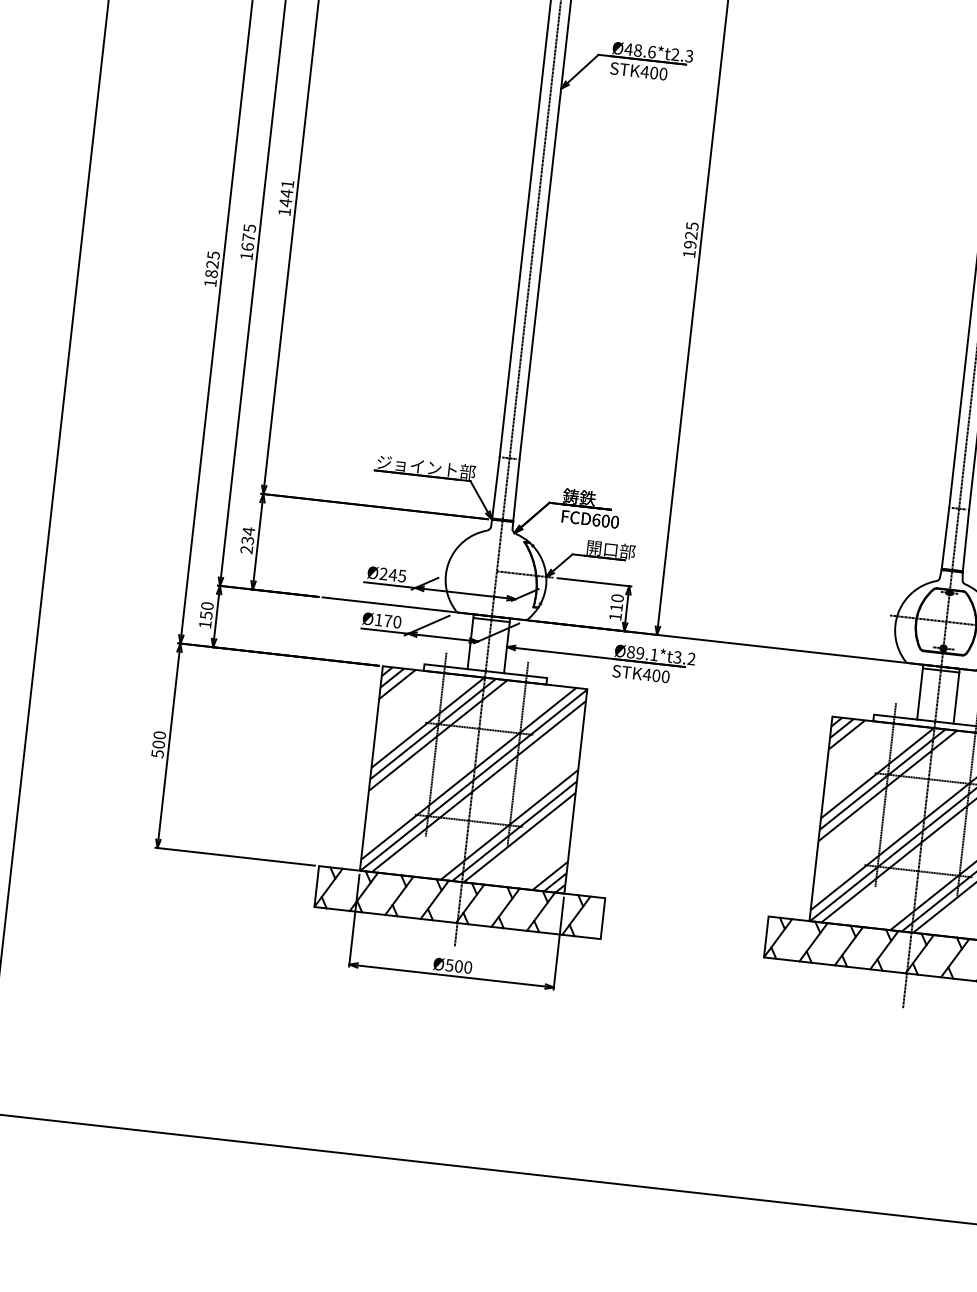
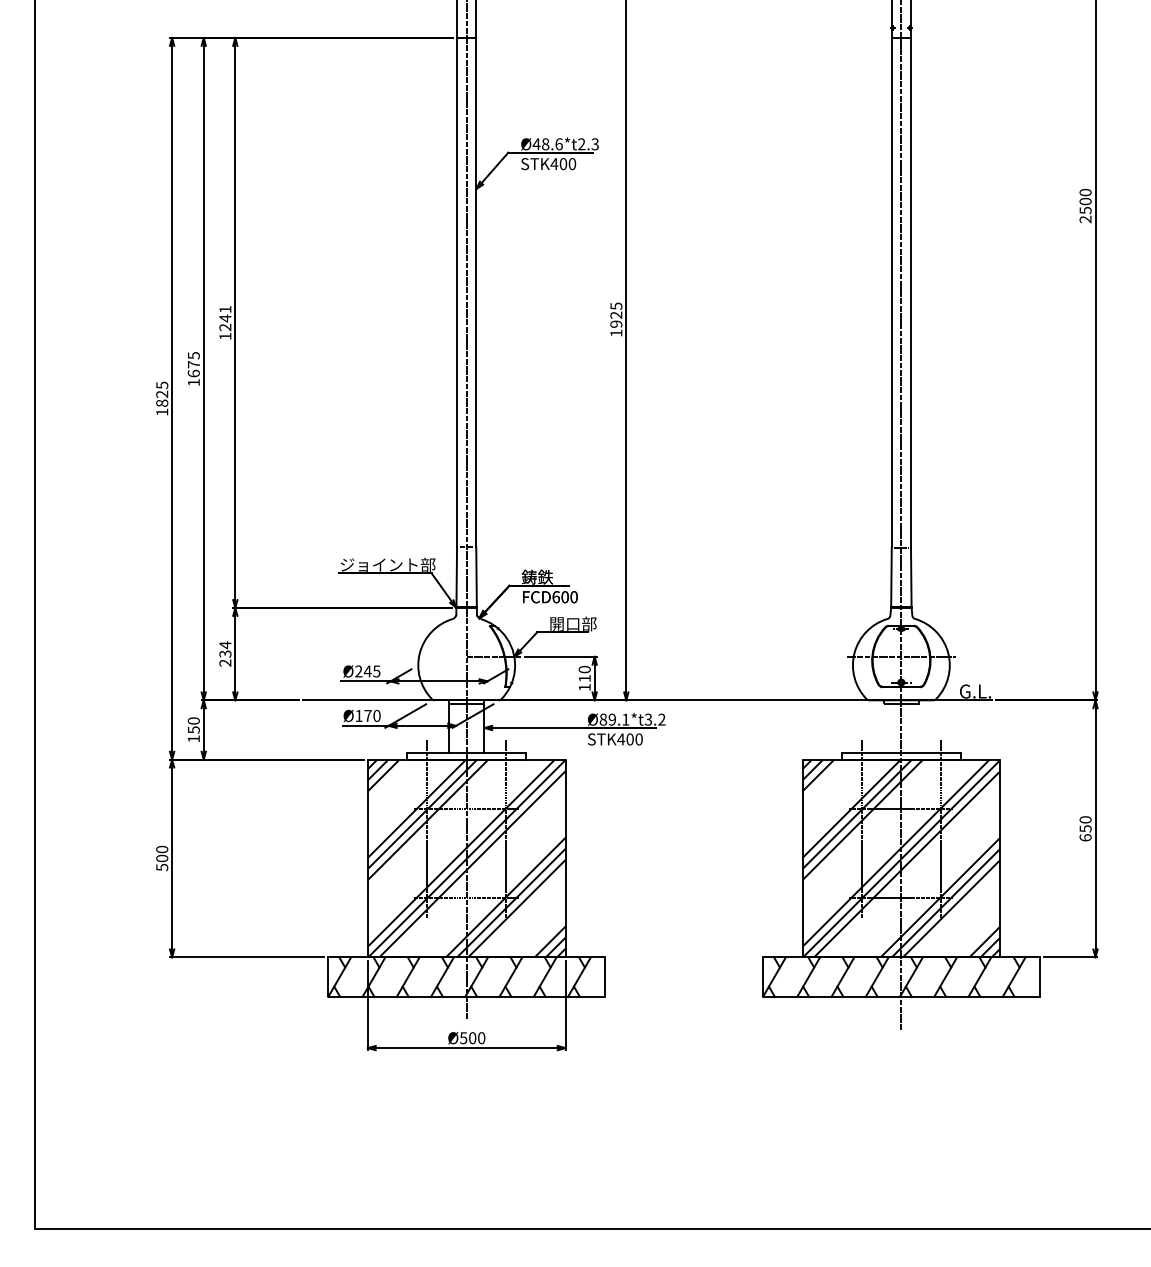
text: (285, 202) -> (225, 327), 1441 -> 1241
line: (919, 693) -> (883, 728), removed
line: (956, 698) -> (919, 728), removed

